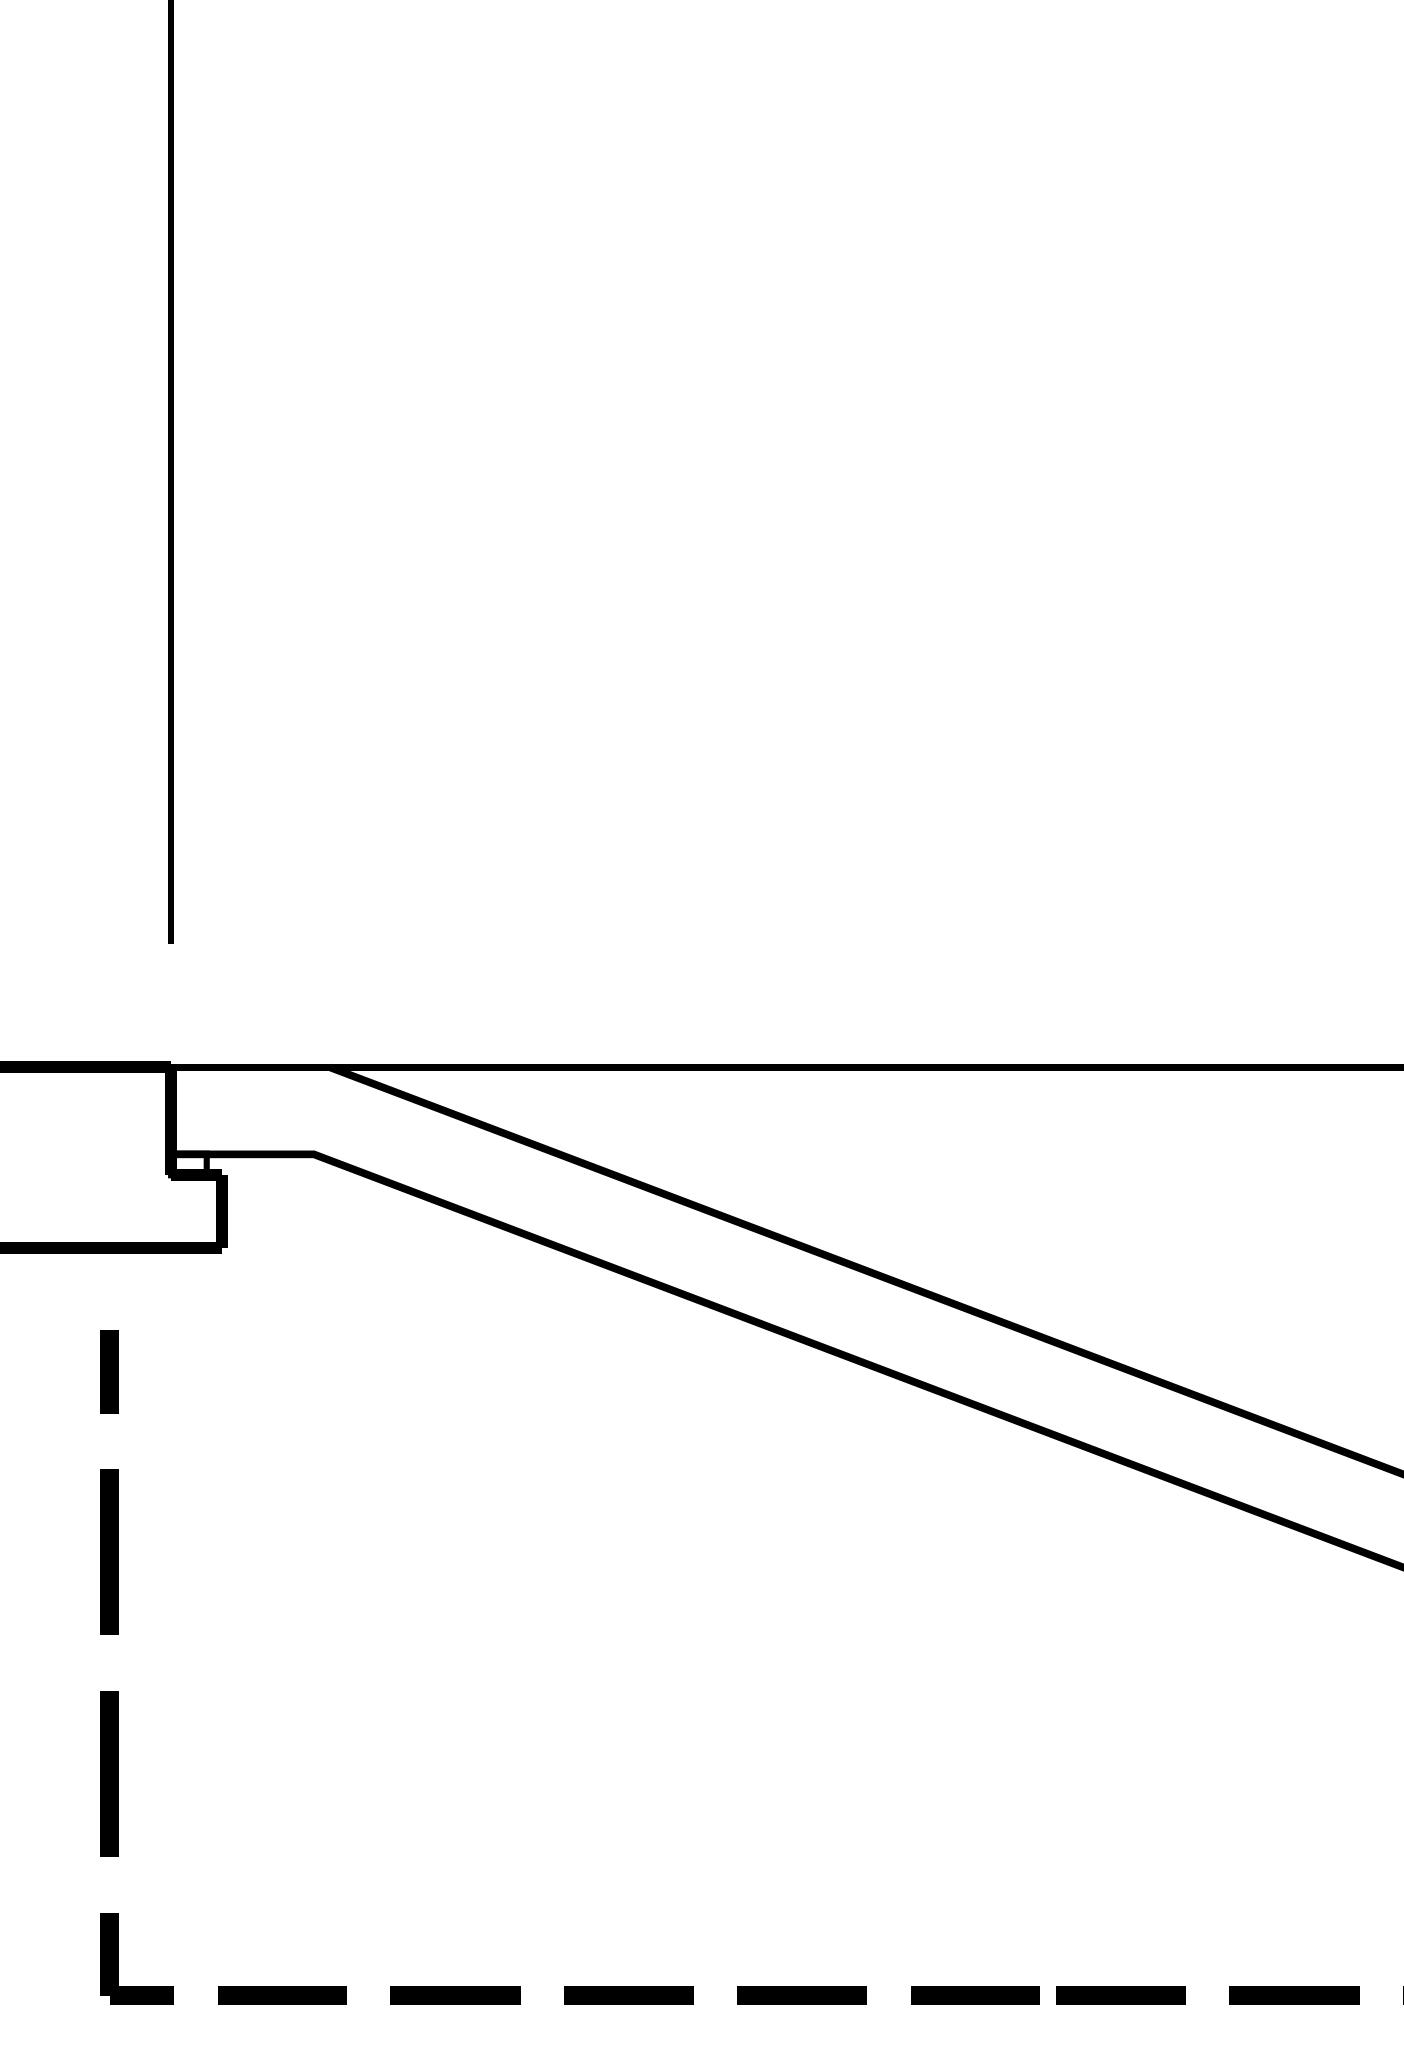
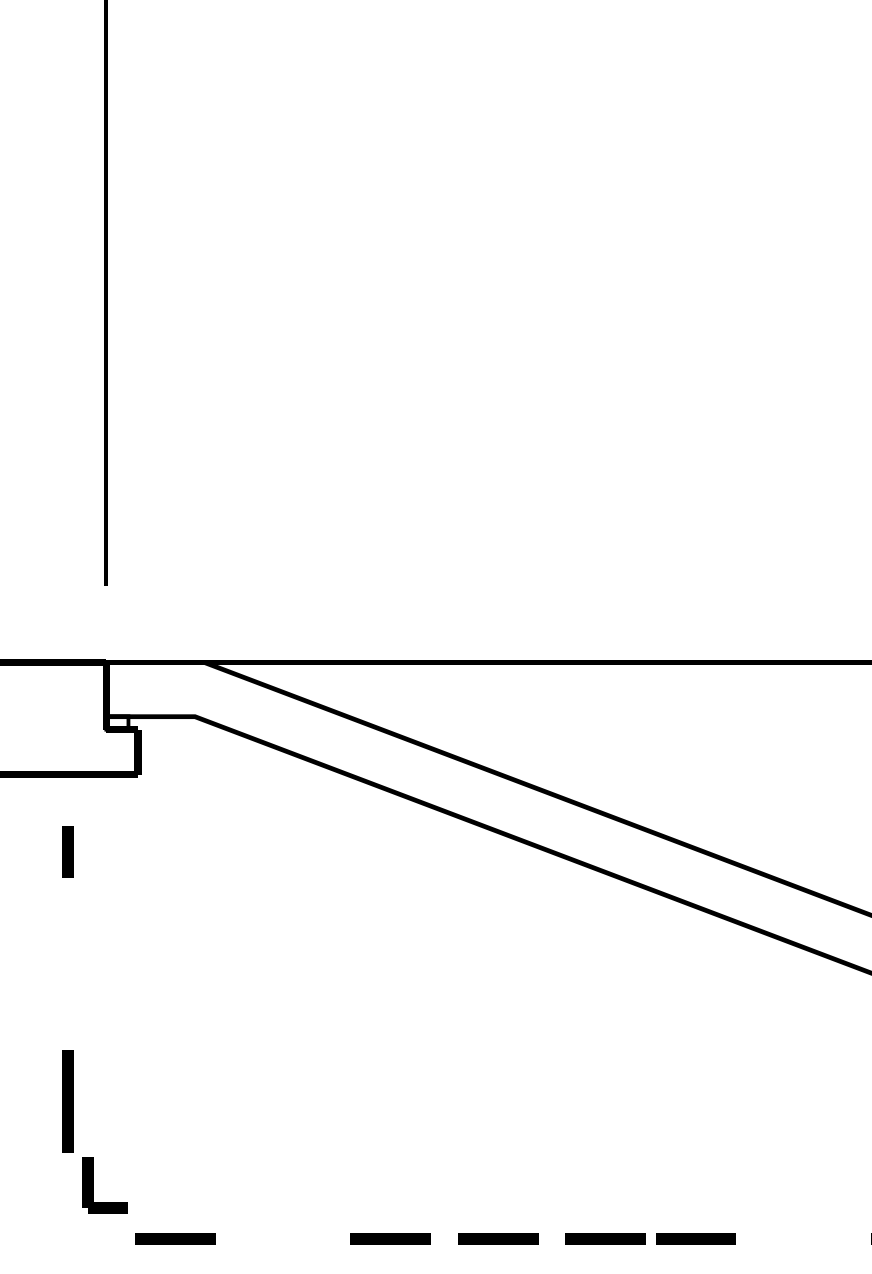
line: (108, 1551) -> (67, 963), removed
part: (118, 1959) -> (93, 1185), moved
line: (454, 1994) -> (282, 1238), removed
line: (1293, 1994) -> (803, 1238), removed

